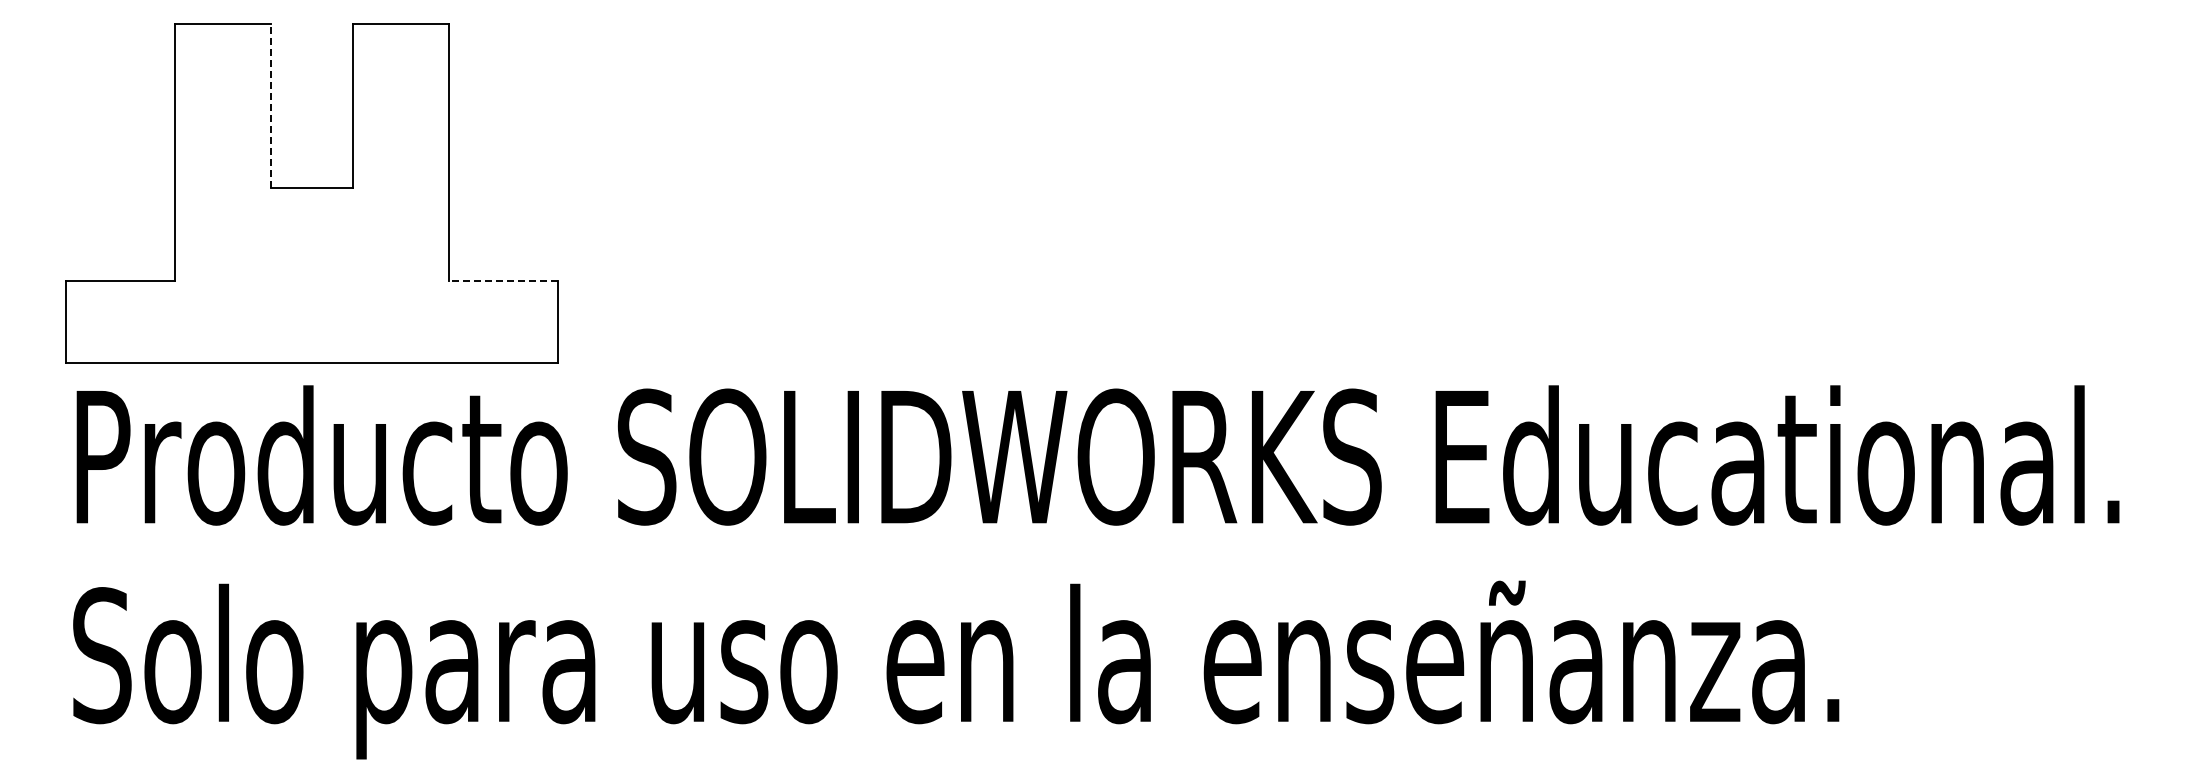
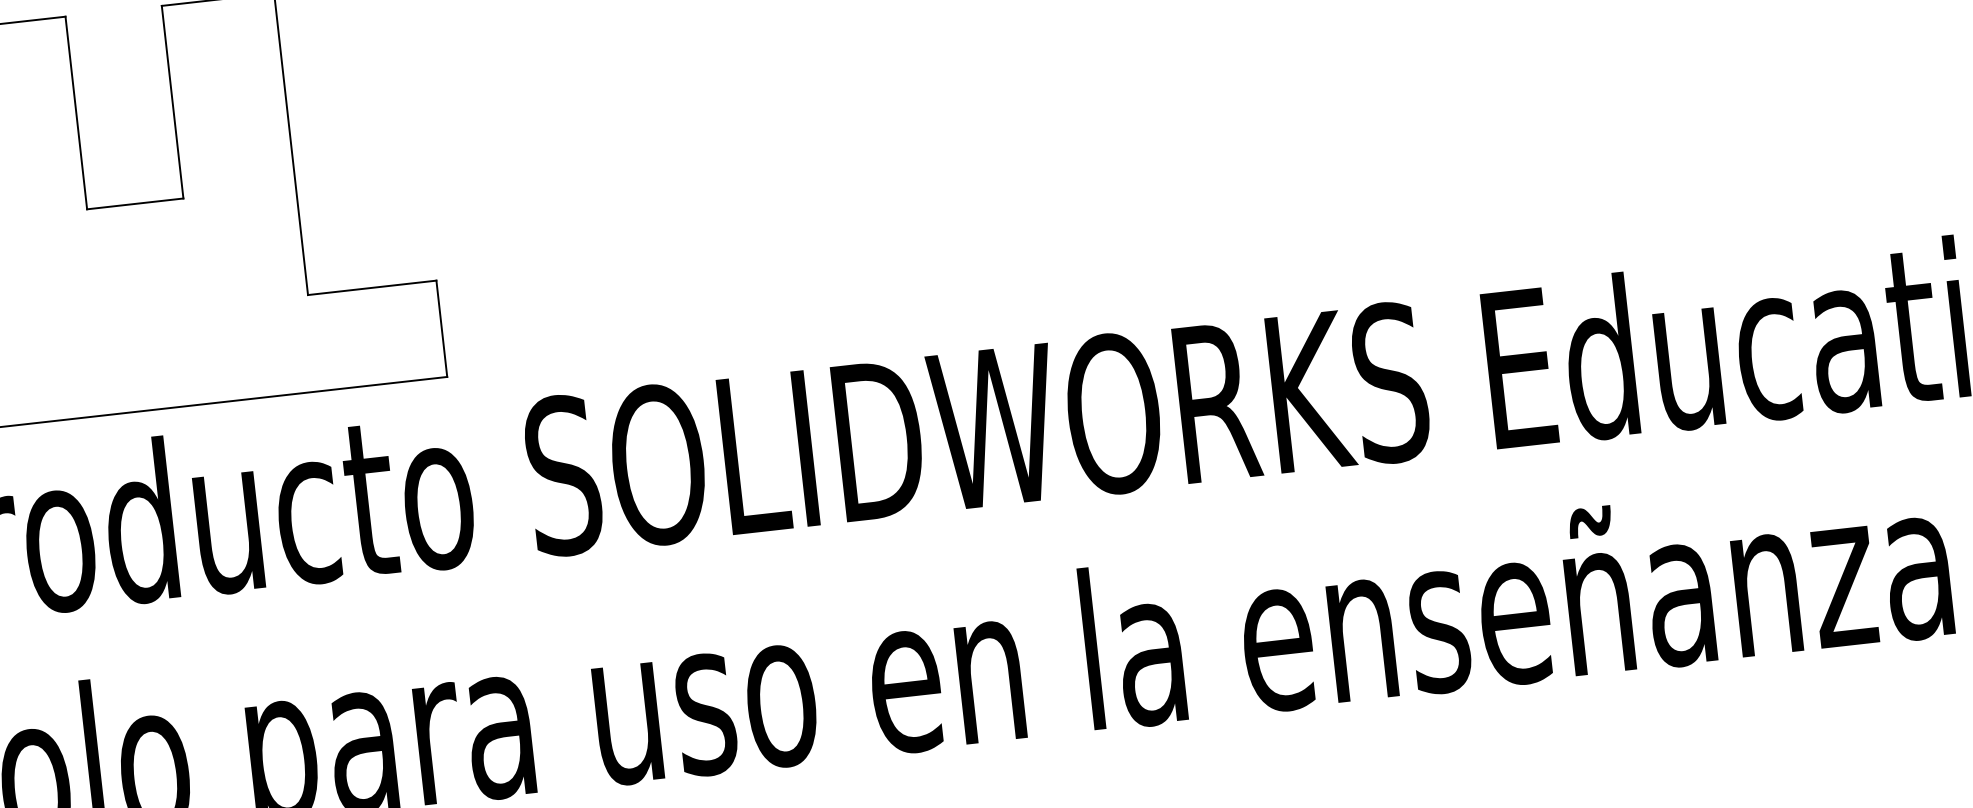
line: (270, 105) -> (75, 112), dashed -> solid
line: (503, 280) -> (372, 287), dashed -> solid

